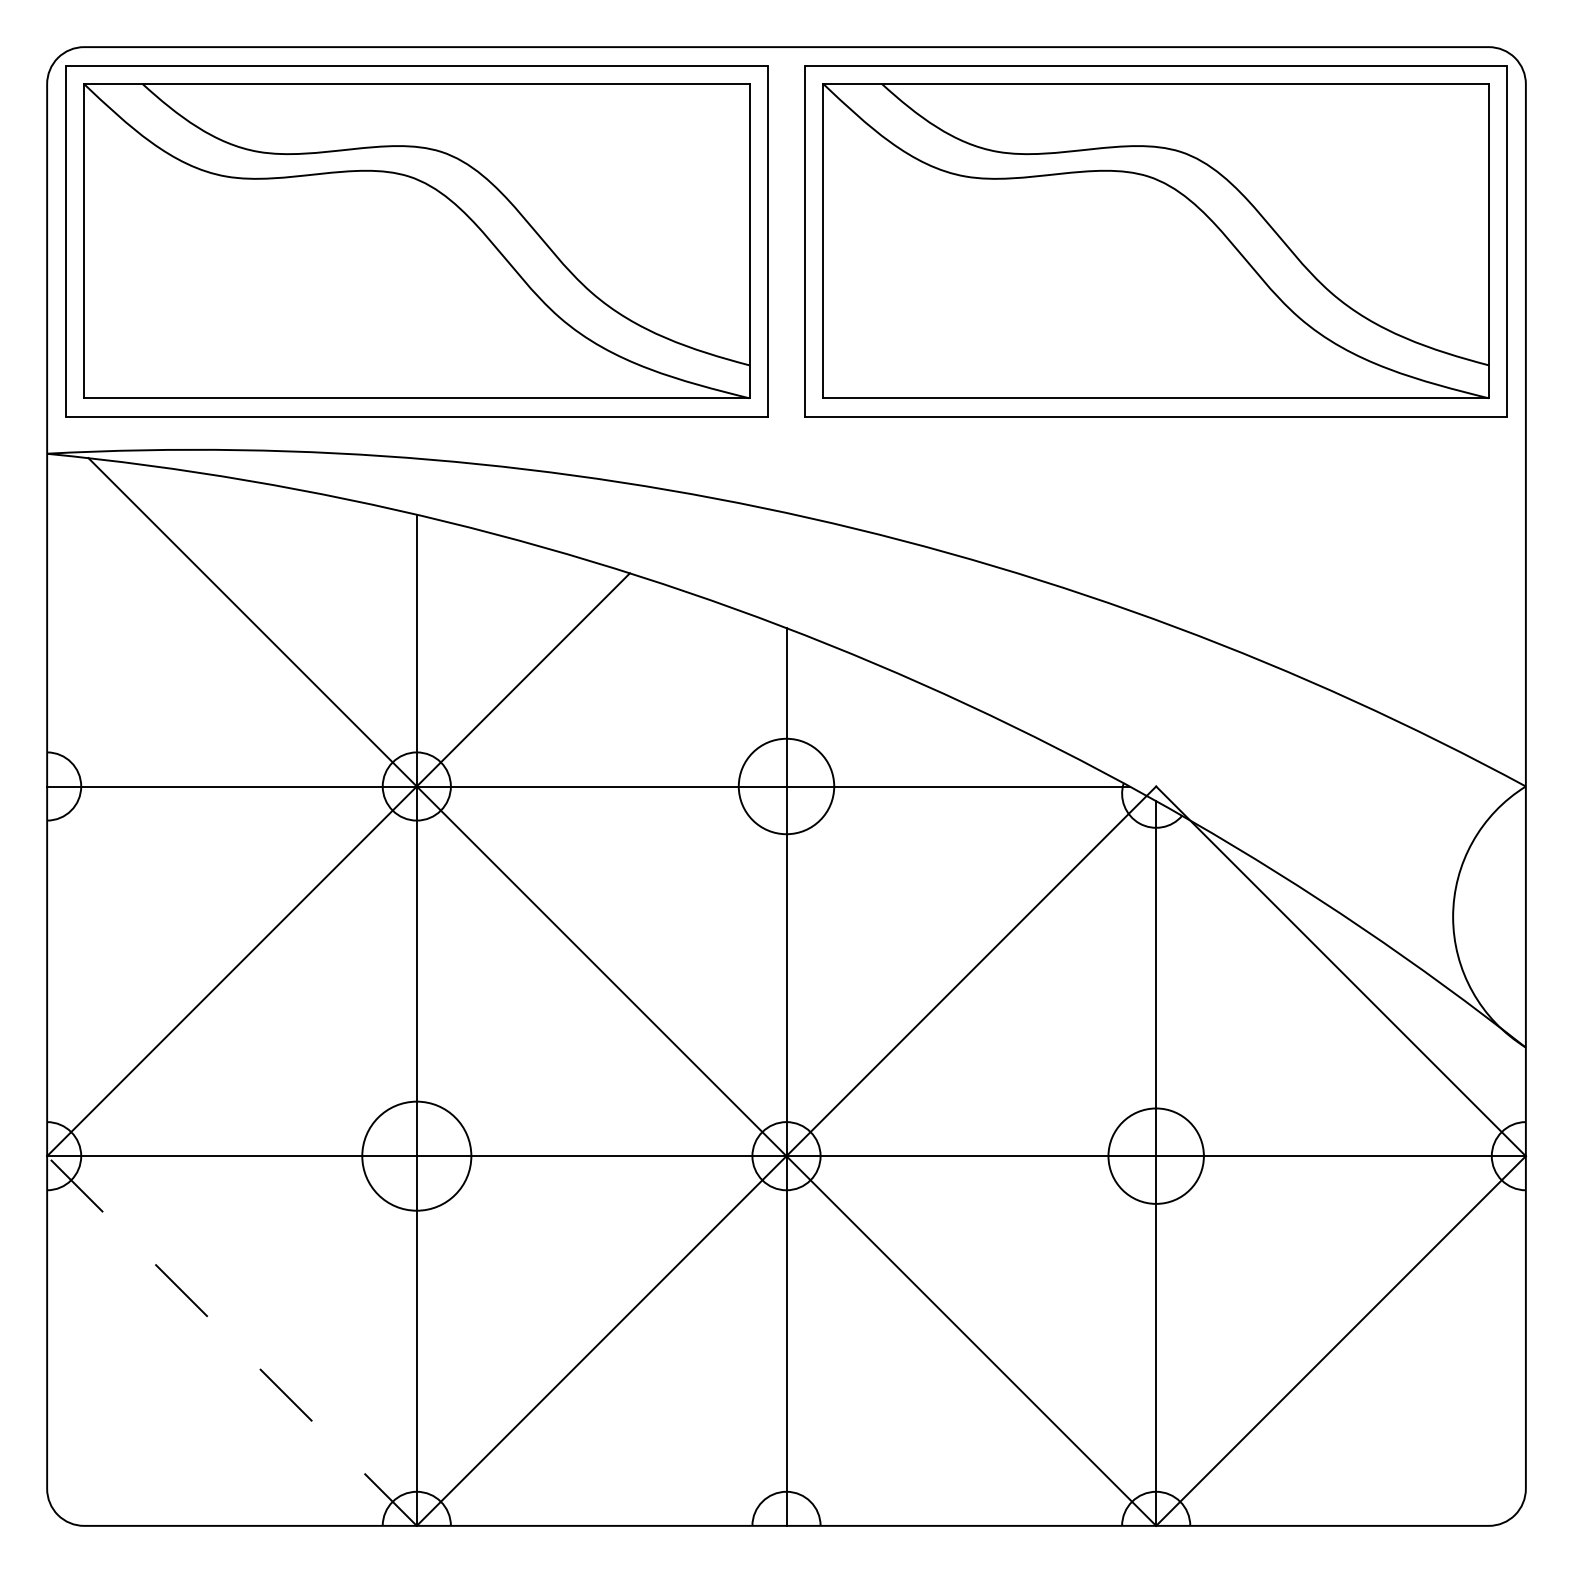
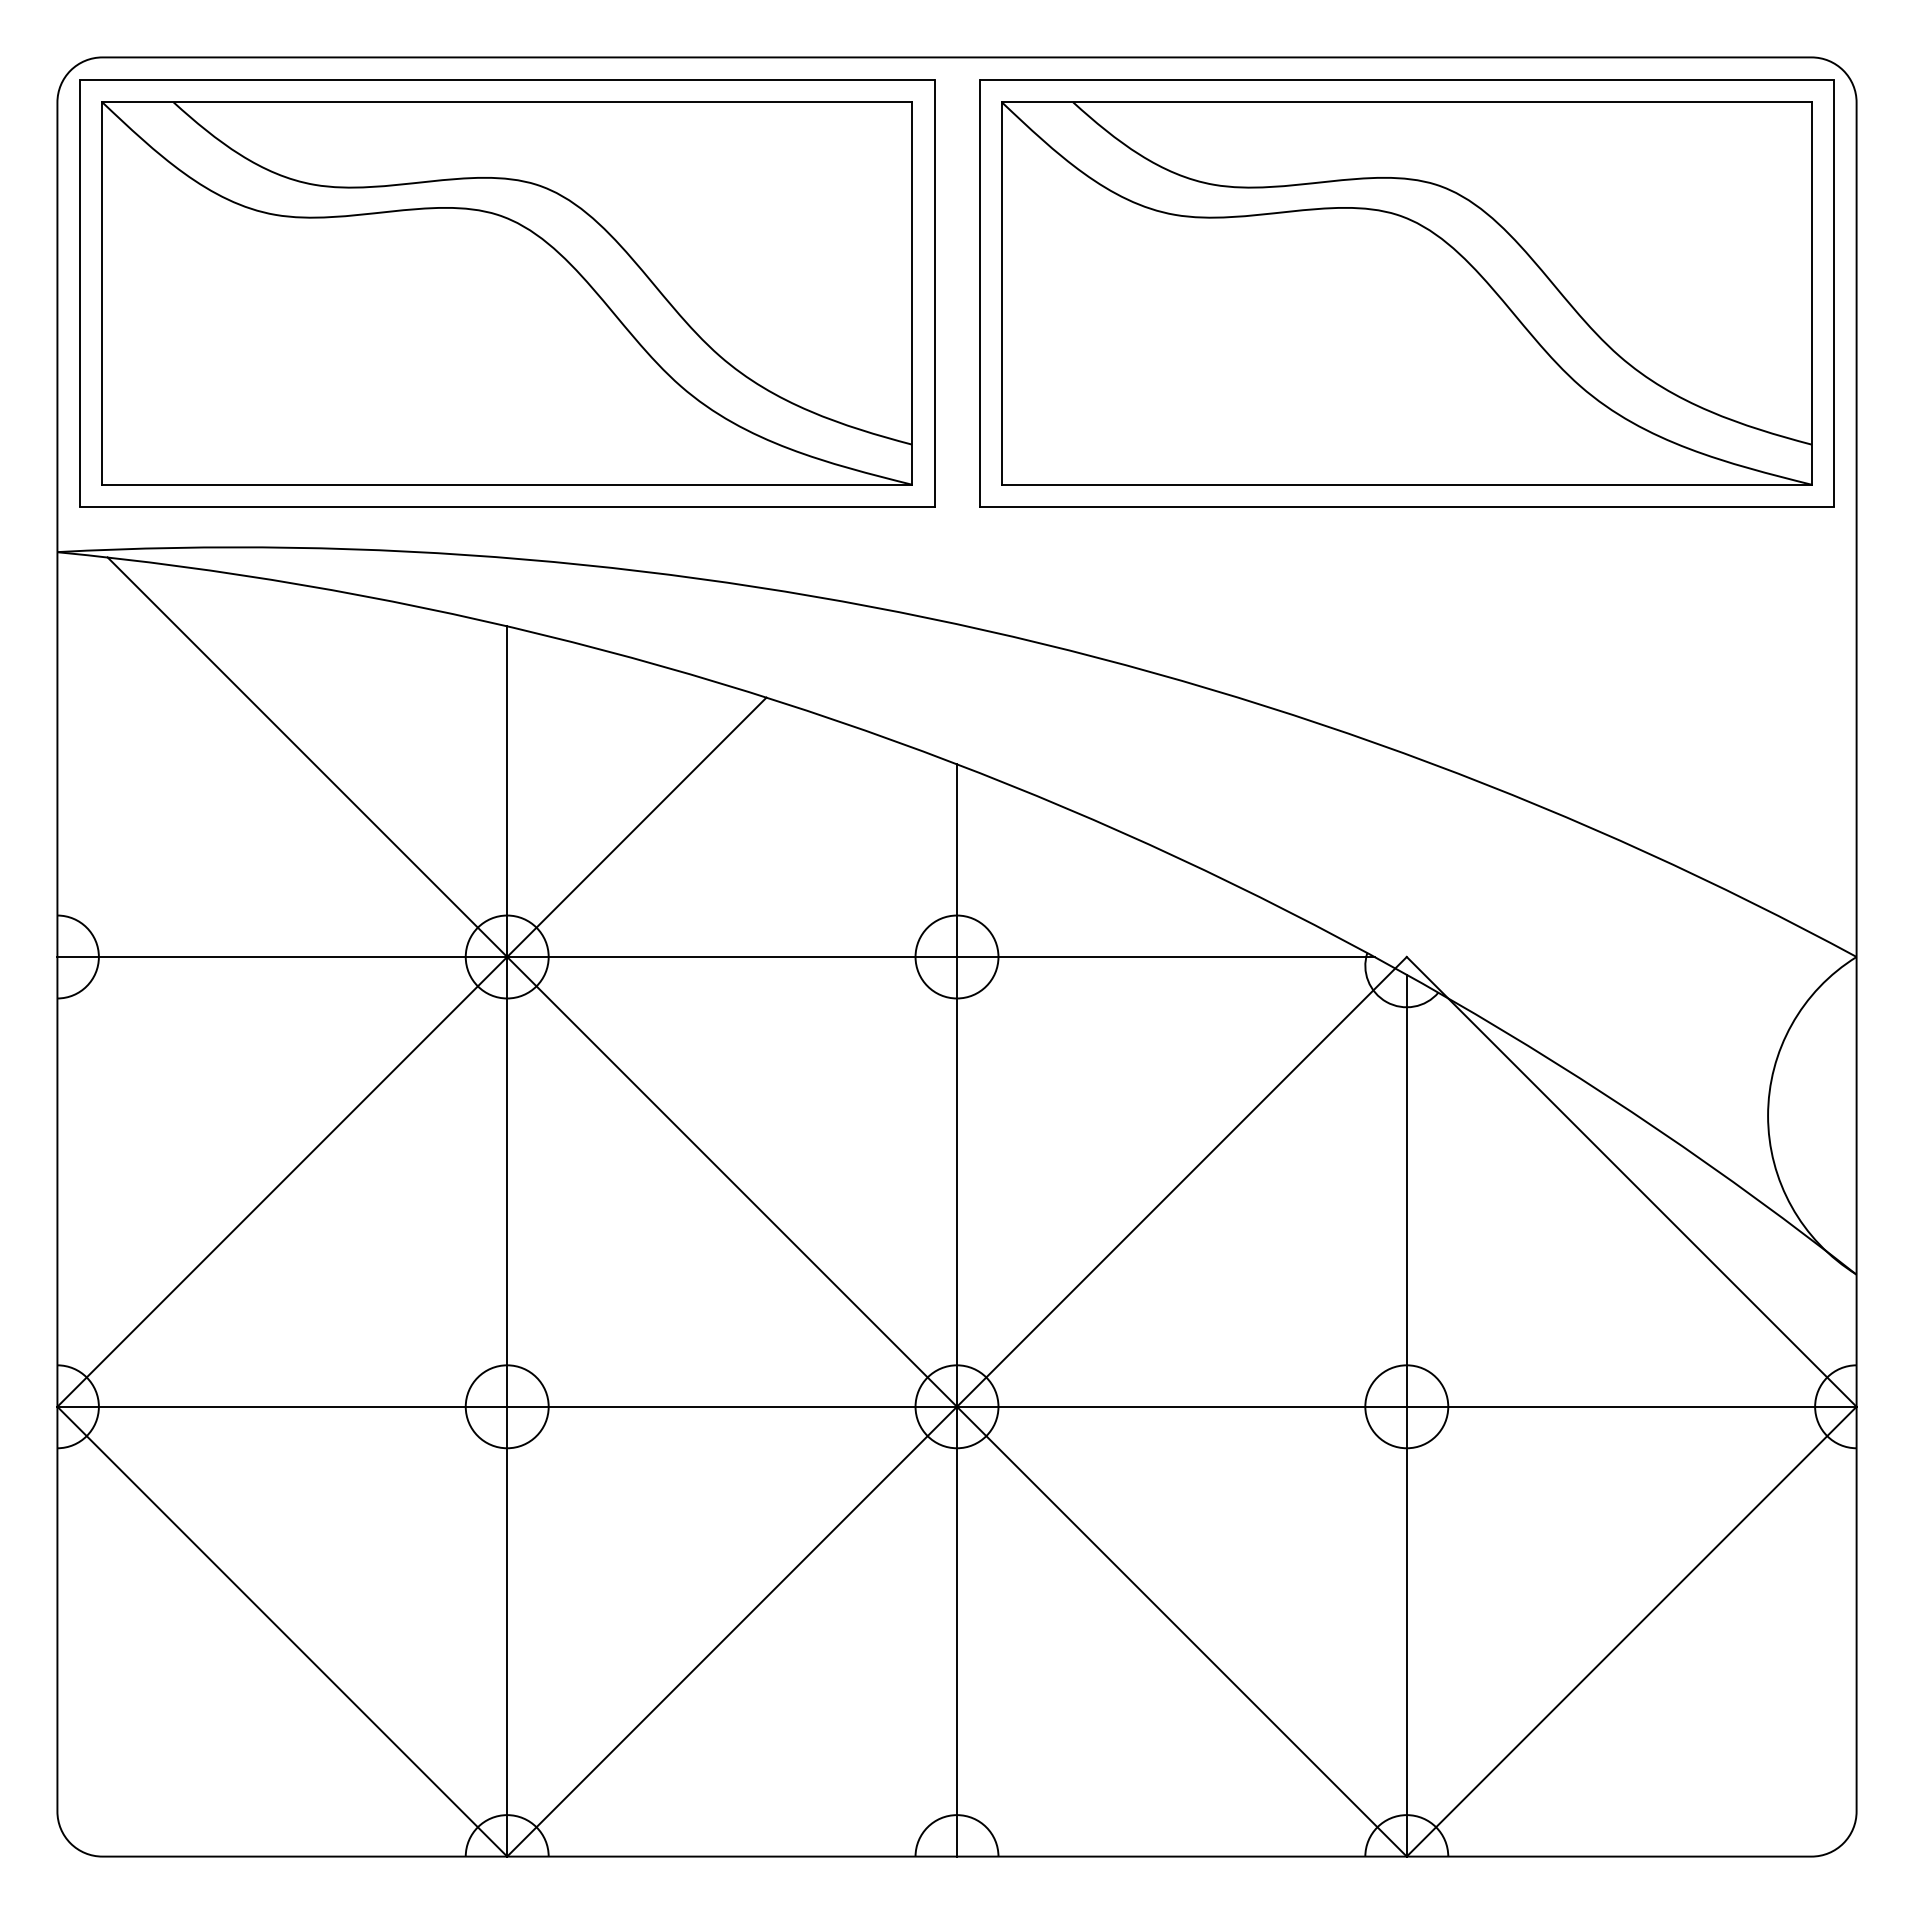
circle: (786, 786) -> (956, 956), size x0.71
circle: (416, 1155) -> (506, 1406), size x0.62
circle: (1155, 1155) -> (1406, 1406), size x0.71
line: (231, 1340) -> (281, 1631), dashed -> solid

